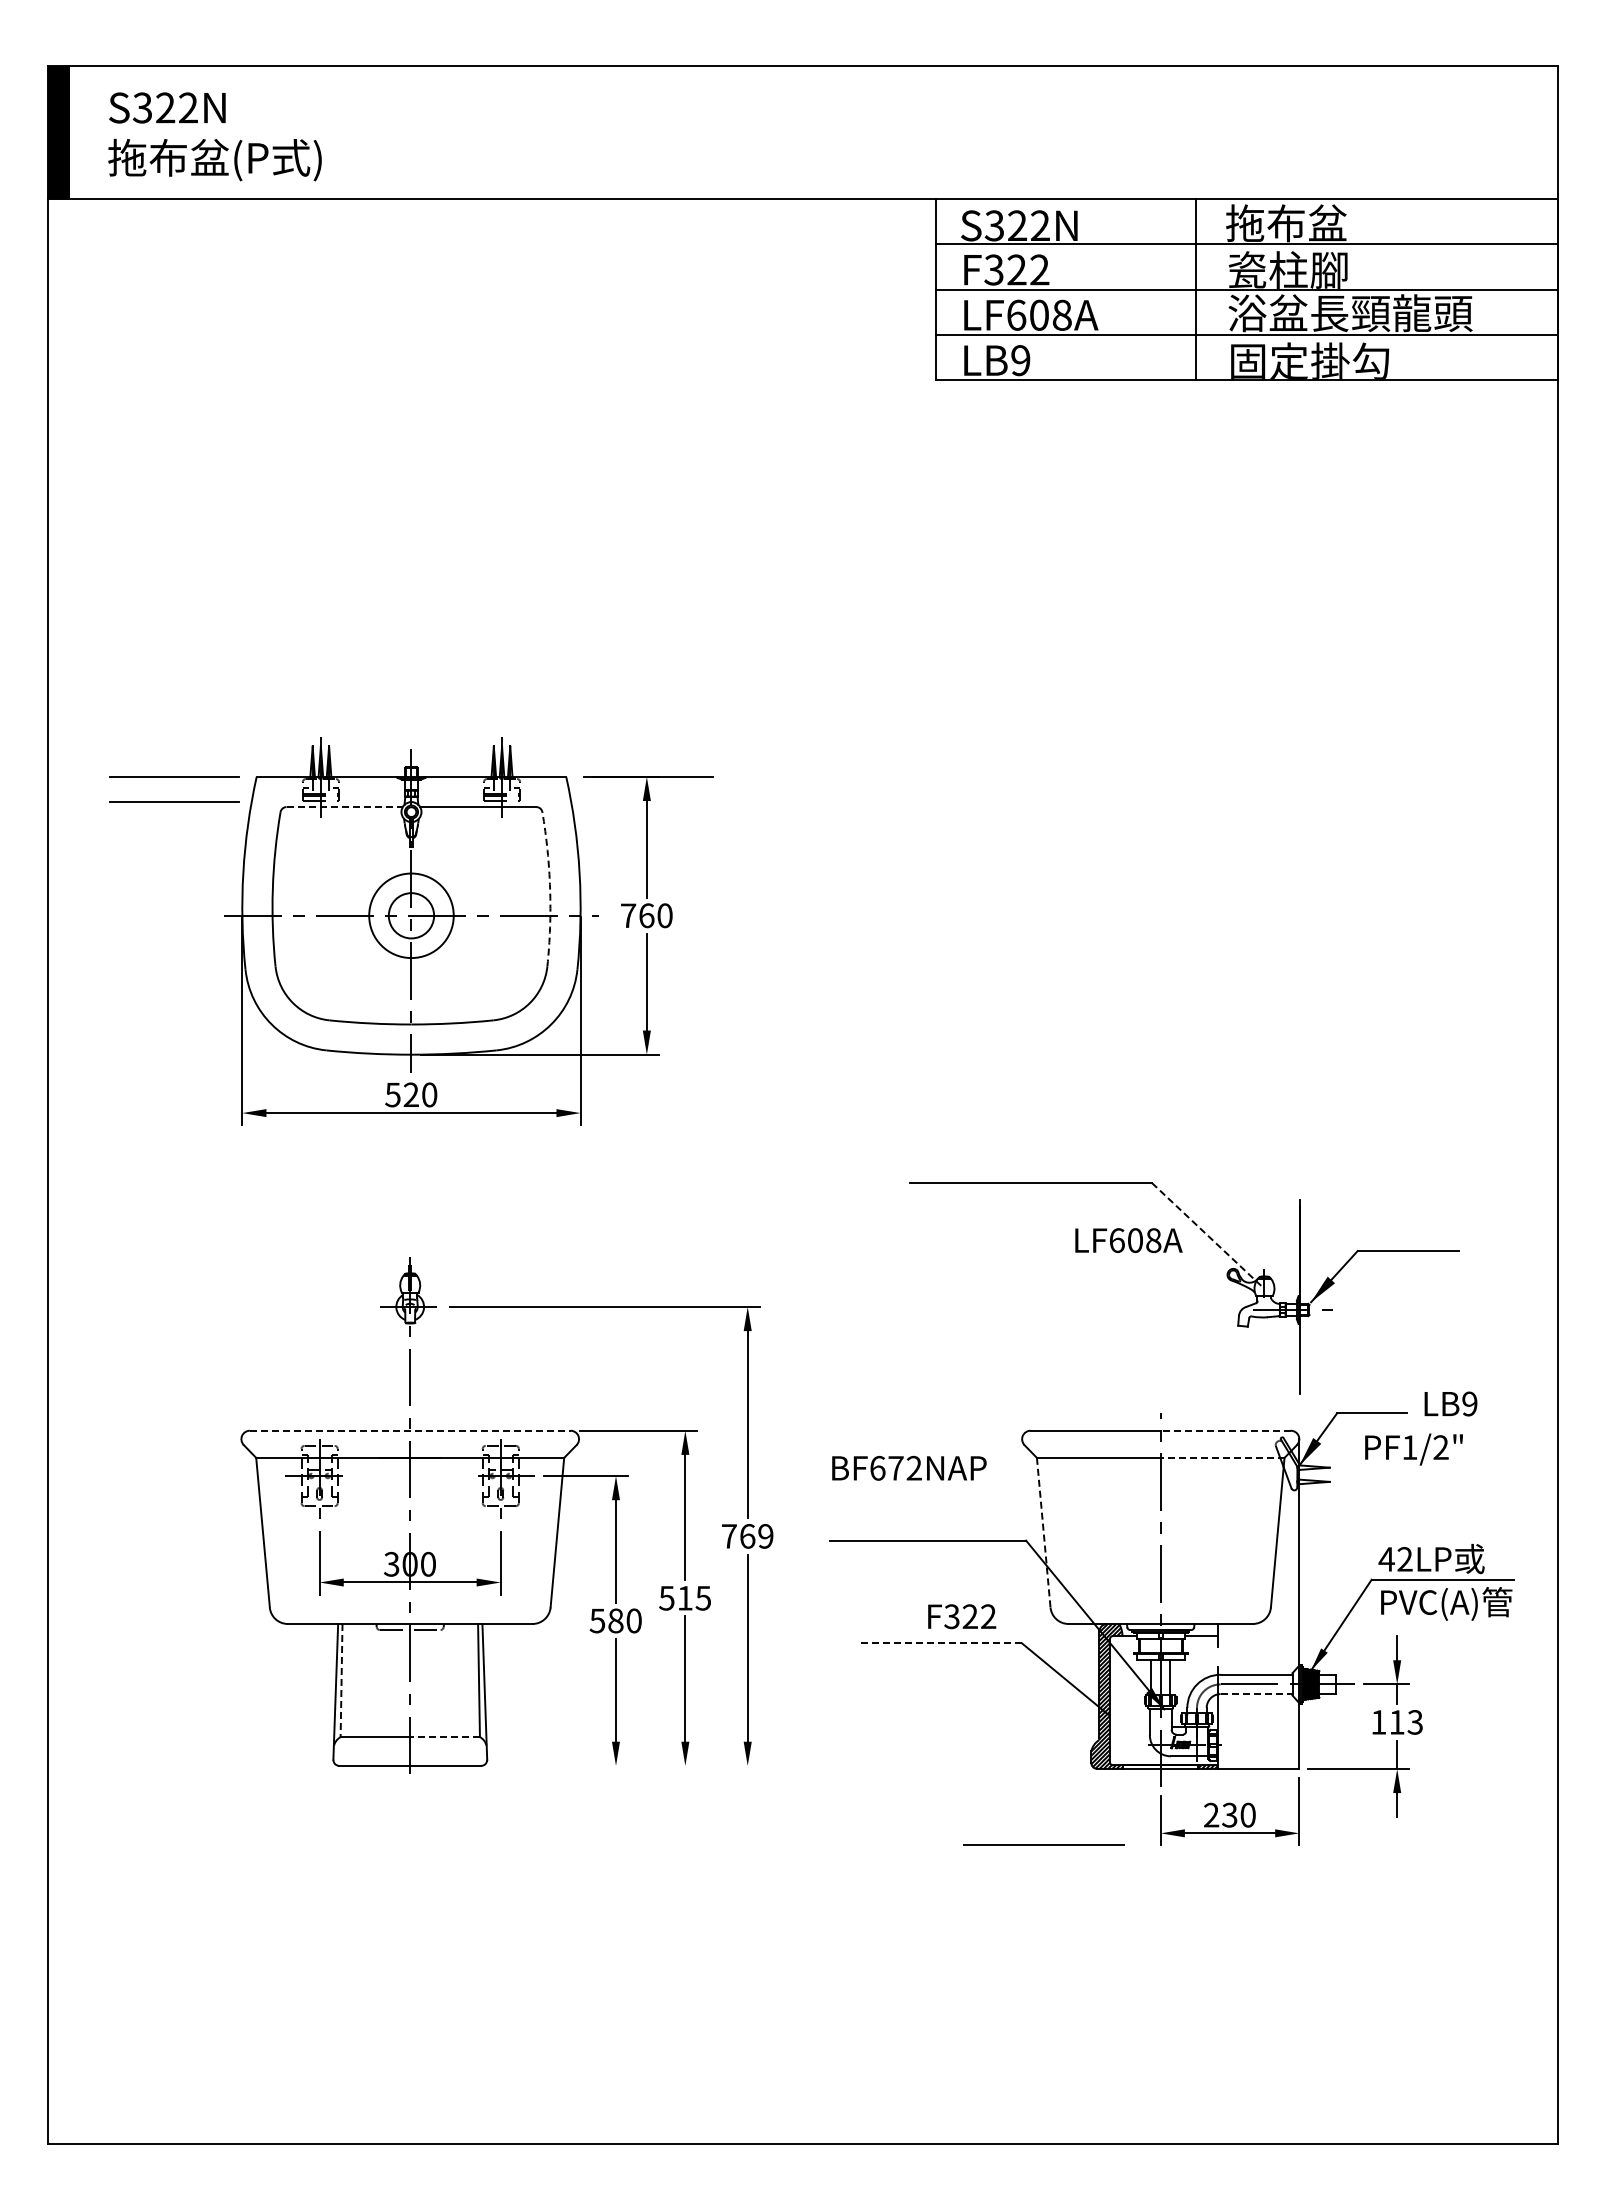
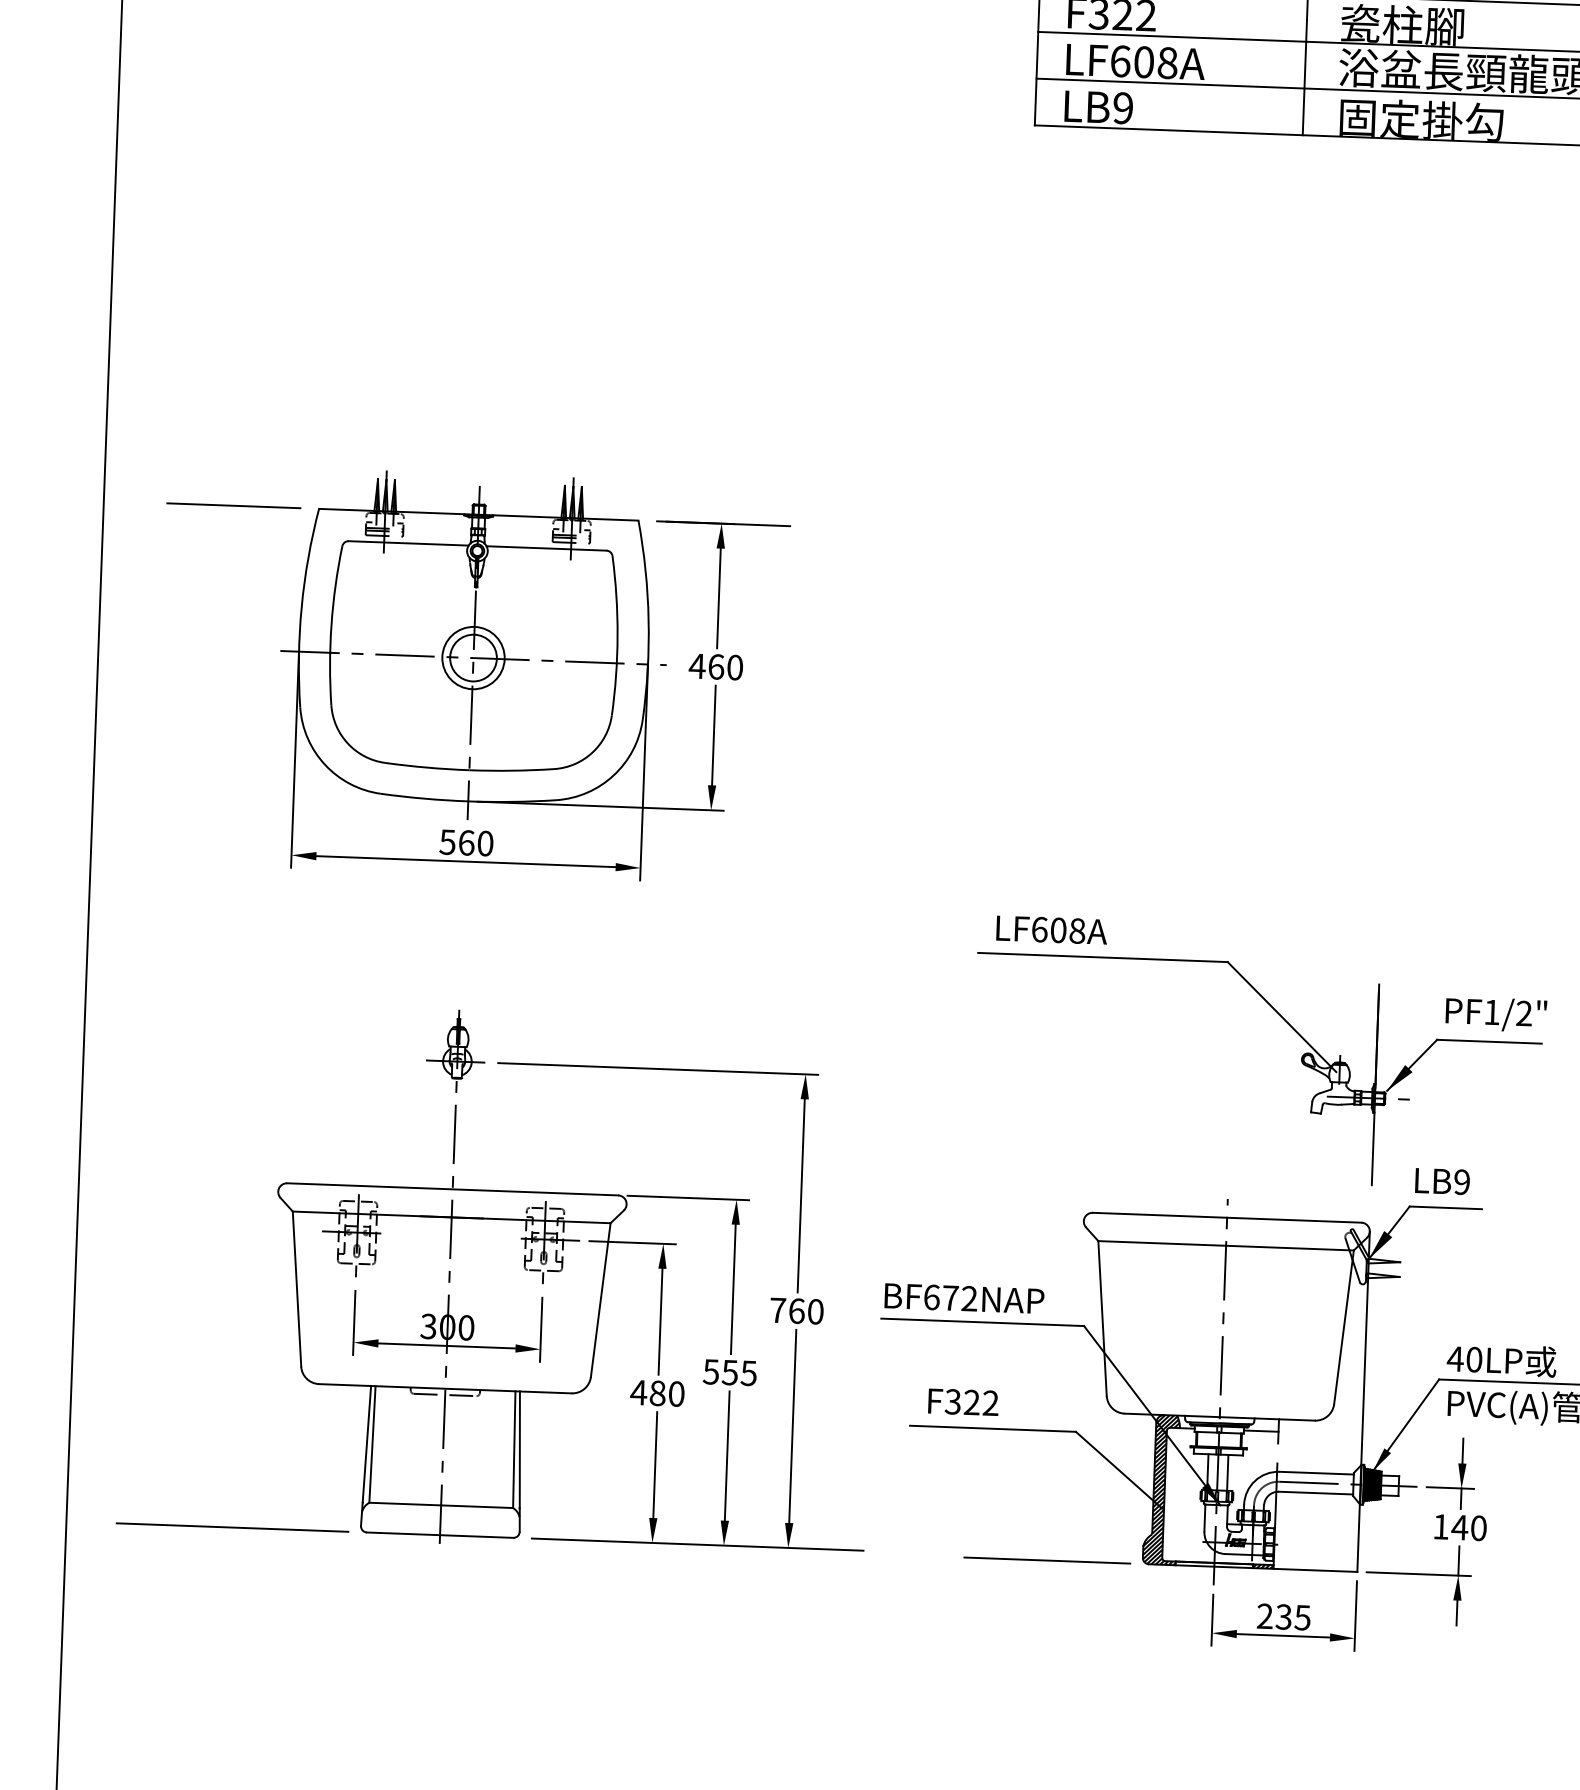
line: (174, 801) -> (233, 531), removed
line: (345, 807) -> (409, 543), dashed -> solid
arc: (550, 889) -> (617, 636), dashed -> solid
circle: (411, 915) -> (473, 657), size x0.71
text: (628, 915) -> (697, 665), 760 -> 460
text: (411, 1094) -> (466, 842), 520 -> 560
line: (1206, 1234) -> (1281, 1017), dashed -> solid
text: (1128, 1240) -> (1051, 930), moved
text: (1450, 1403) -> (1442, 1180), moved
line: (410, 1430) -> (453, 1189), dashed -> solid
line: (1225, 1430) -> (1293, 1219), dashed -> solid
text: (1413, 1449) -> (1495, 1014), moved
line: (1222, 1457) -> (1289, 1247), dashed -> solid
text: (909, 1467) -> (964, 1297), moved
line: (1043, 1533) -> (1102, 1319), dashed -> solid
text: (765, 1536) -> (815, 1311), 769 -> 760
text: (1404, 1559) -> (1473, 1359), 42LP -> 40LP
text: (684, 1598) -> (729, 1372), 515 -> 555
text: (962, 1616) -> (963, 1402), moved
text: (597, 1620) -> (638, 1392), 580 -> 480
line: (942, 1643) -> (993, 1429), dashed -> solid
line: (341, 1680) -> (372, 1444), dashed -> solid
line: (1256, 1694) -> (1315, 1493), dashed -> solid
text: (1405, 1722) -> (1468, 1528), 113 -> 140
line: (445, 1737) -> (477, 1507), dashed -> solid
line: (208, 1765) -> (231, 1527), added
line: (659, 1765) -> (697, 1544), added
text: (1247, 1814) -> (1302, 1617), 230 -> 235
line: (1043, 1844) -> (1046, 1560), moved

